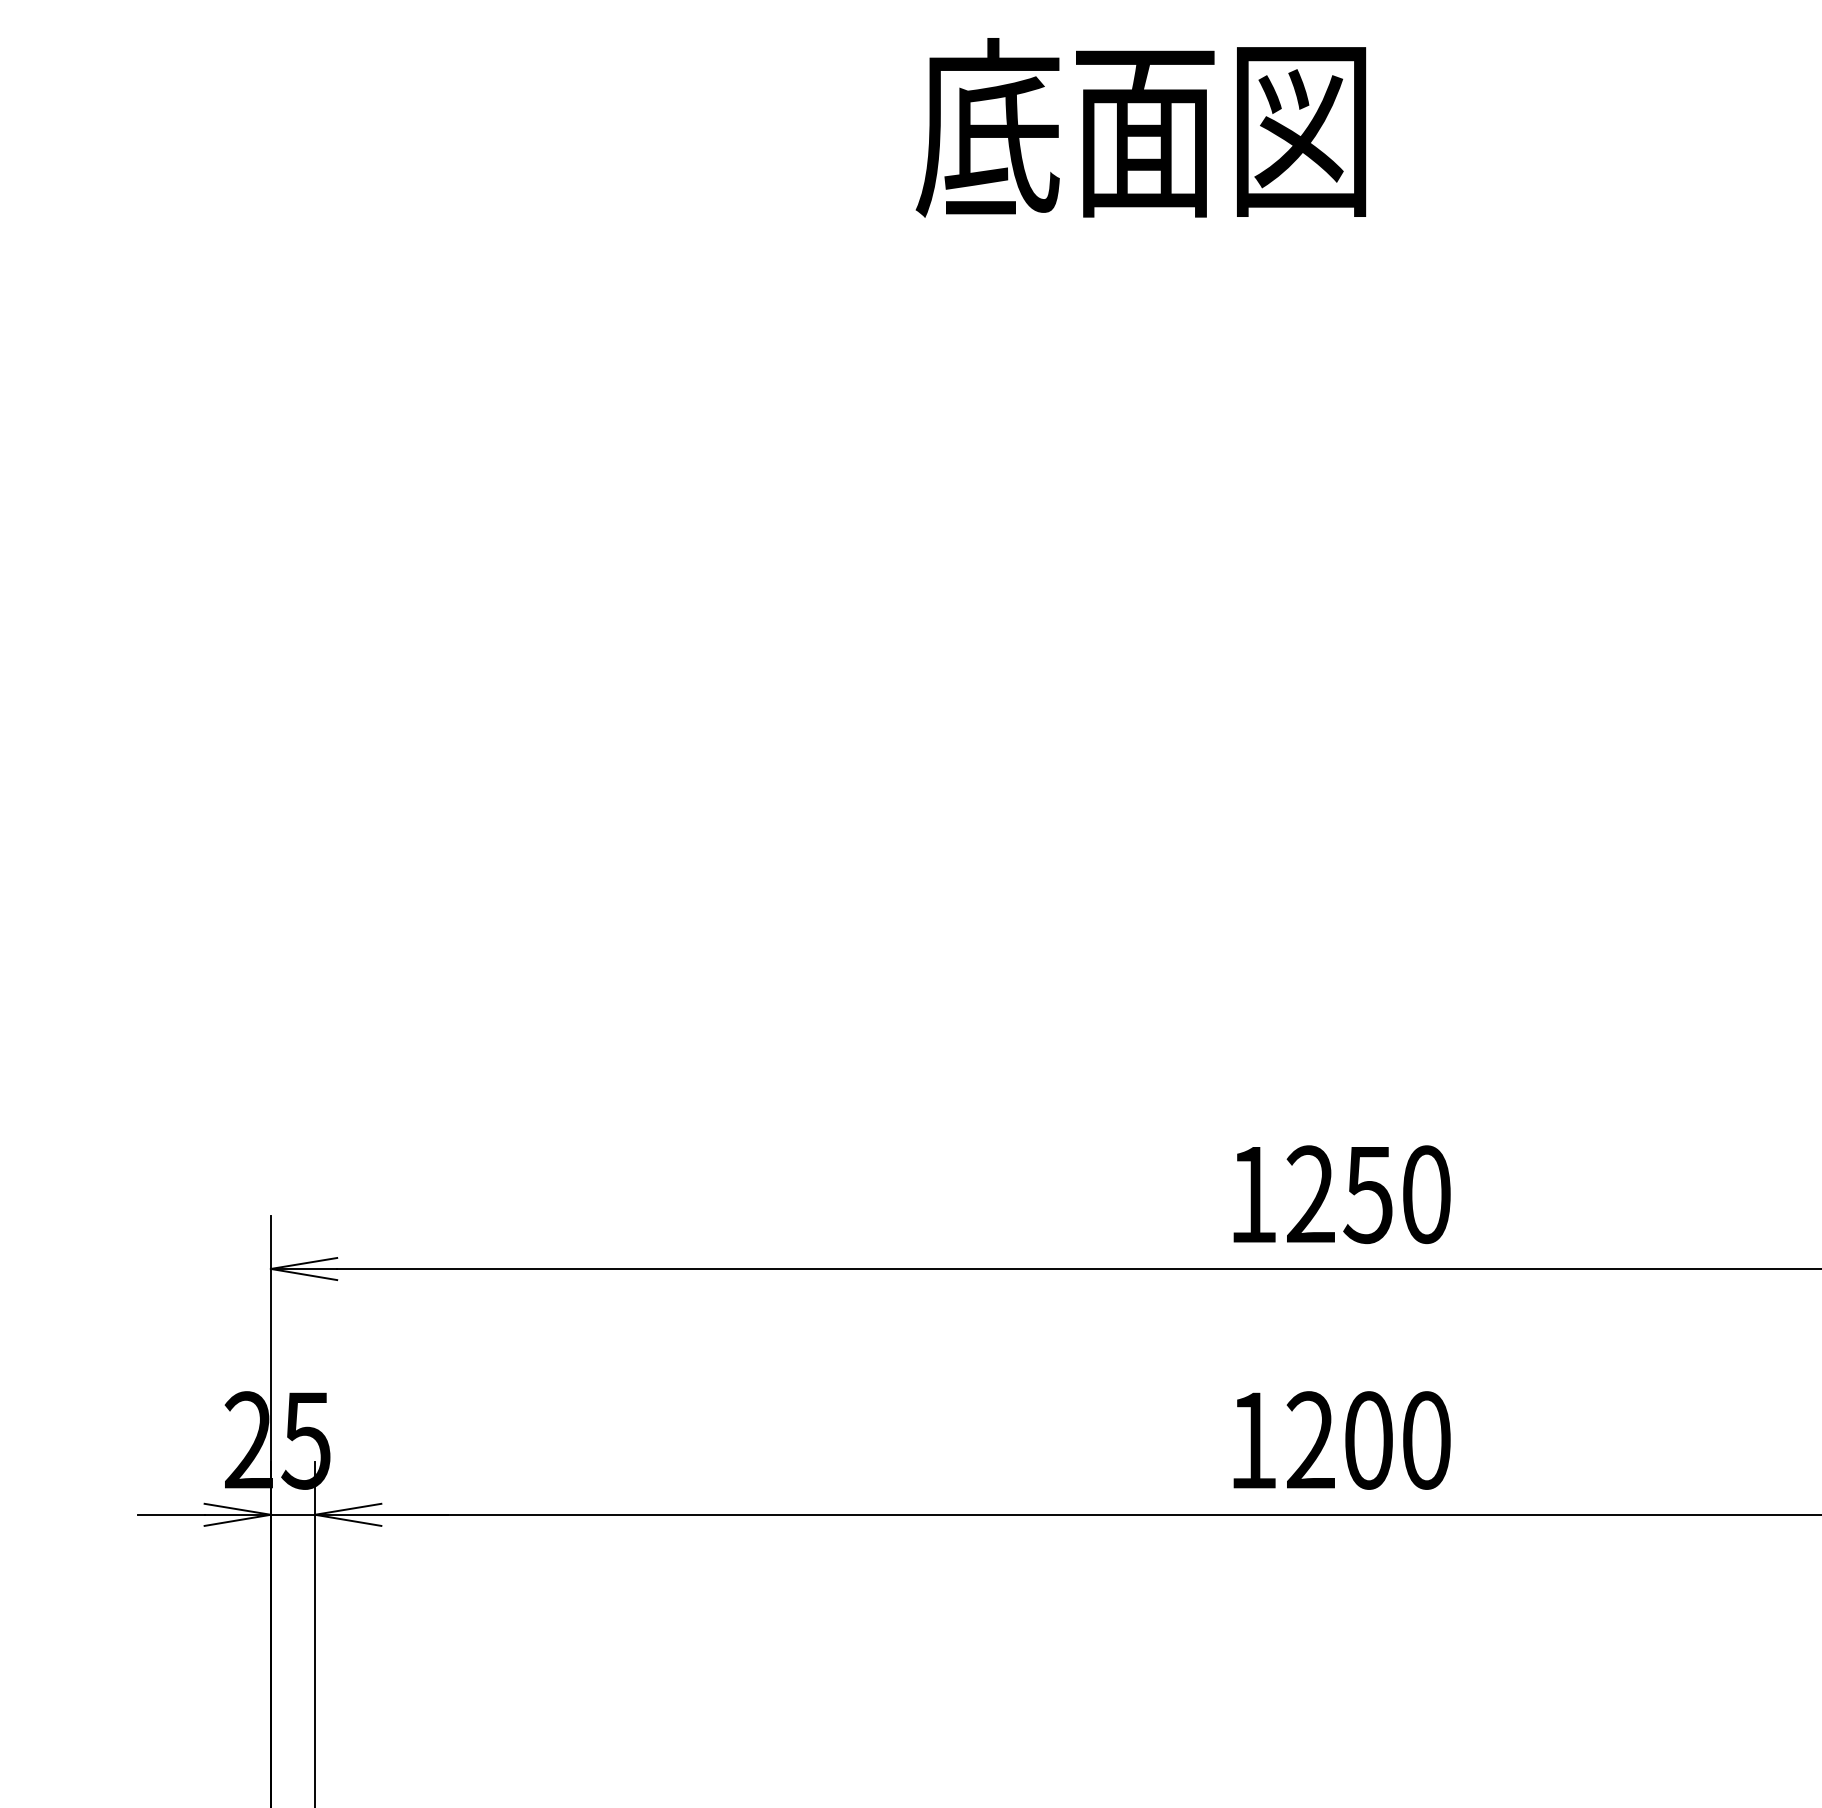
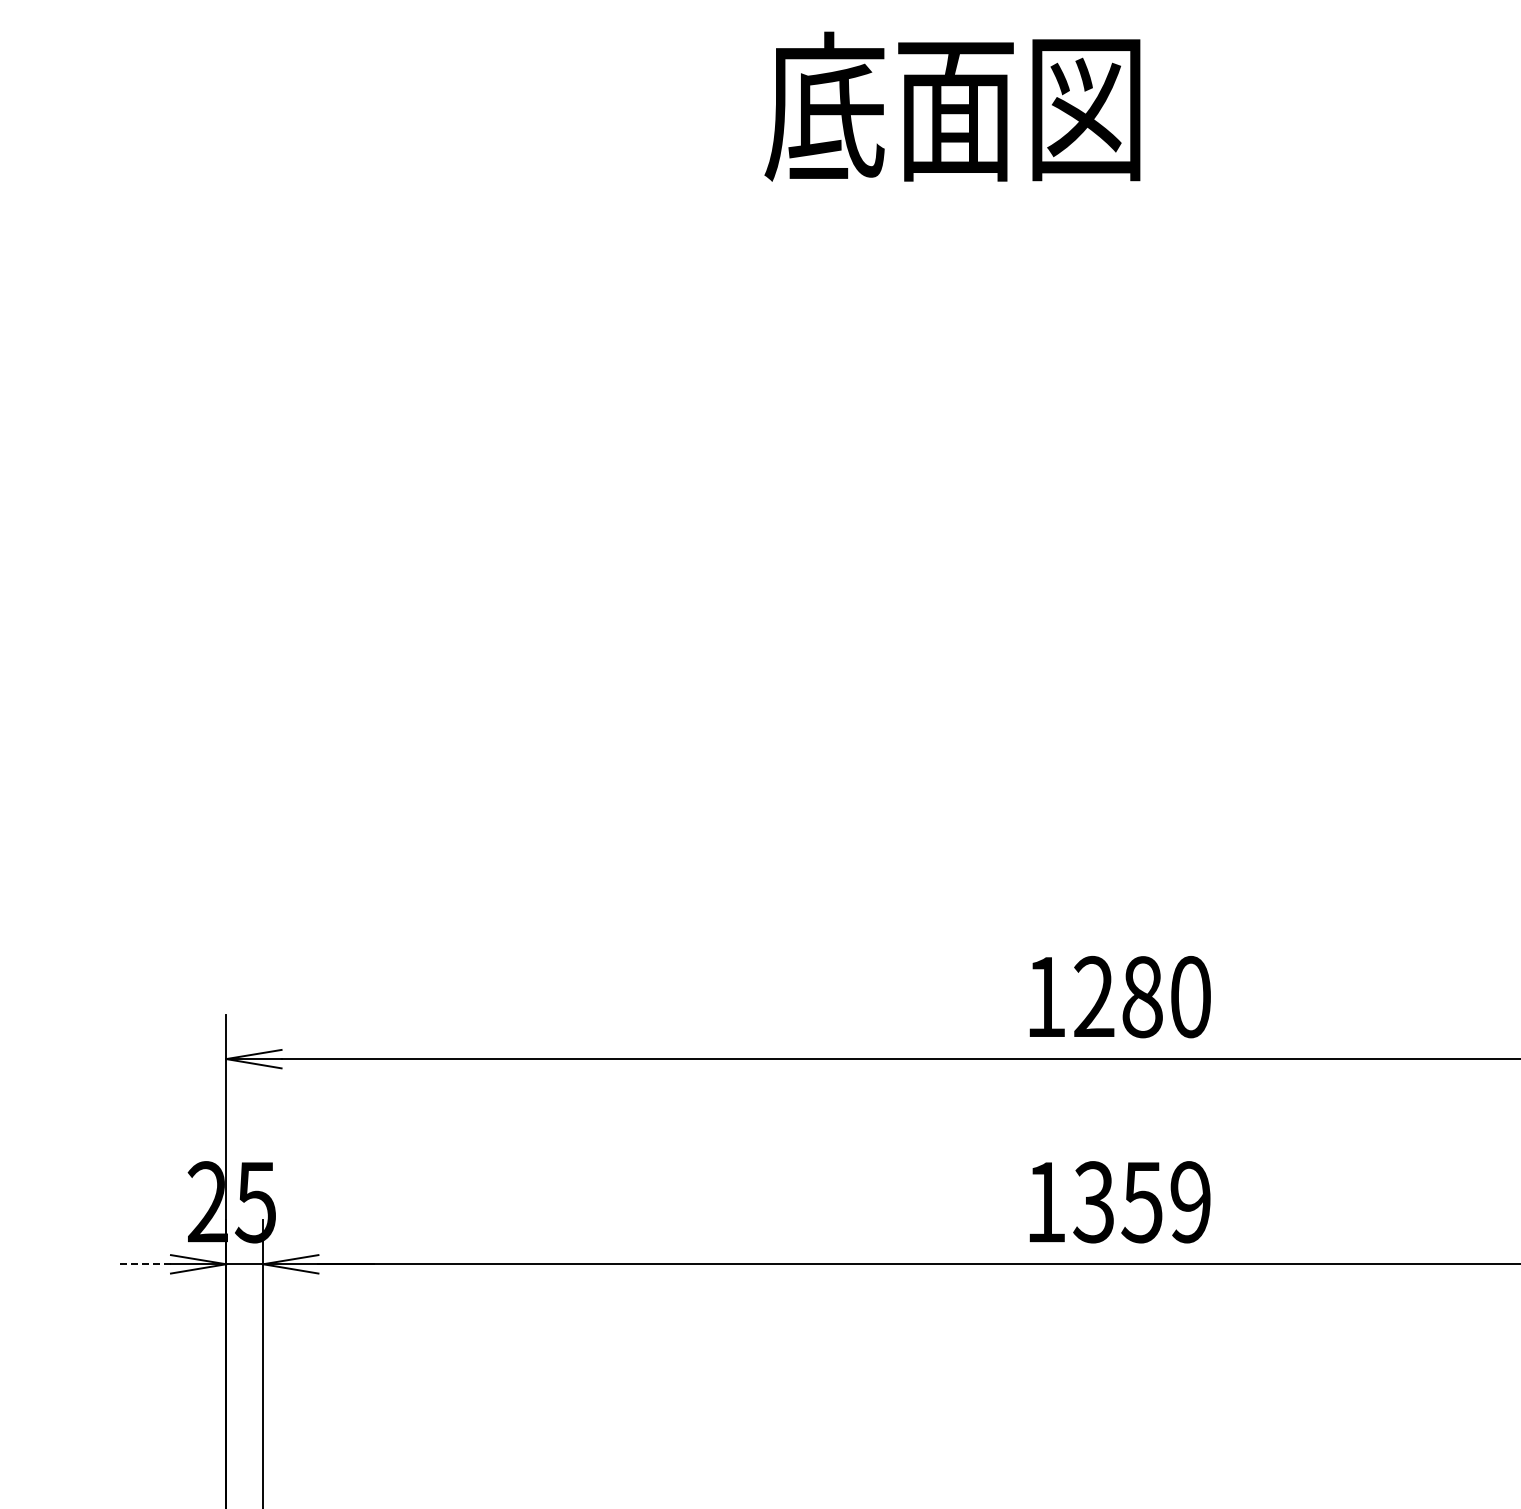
text: (1367, 1195) -> (1141, 997), 1250 -> 1280
text: (1367, 1440) -> (1141, 1202), 1200 -> 1359
line: (171, 1515) -> (143, 1264), solid -> dashed

